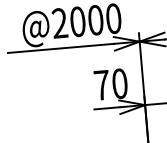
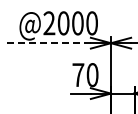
line: (61, 48) -> (48, 43), solid -> dashed

